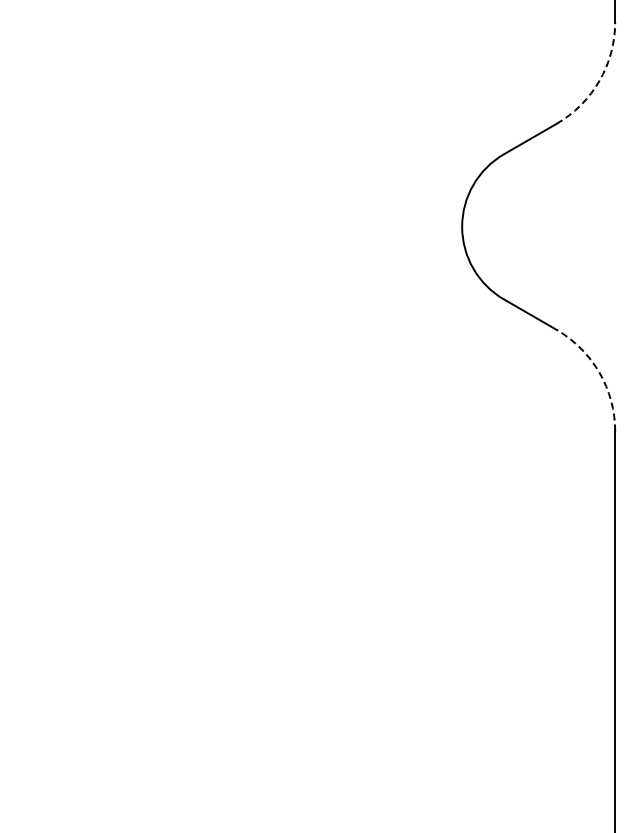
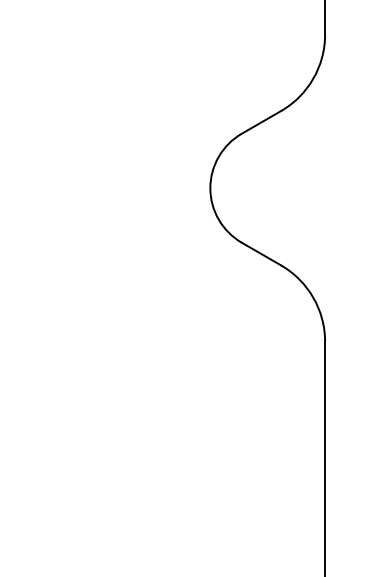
arc: (599, 80) -> (313, 78), dashed -> solid
arc: (599, 372) -> (313, 297), dashed -> solid

